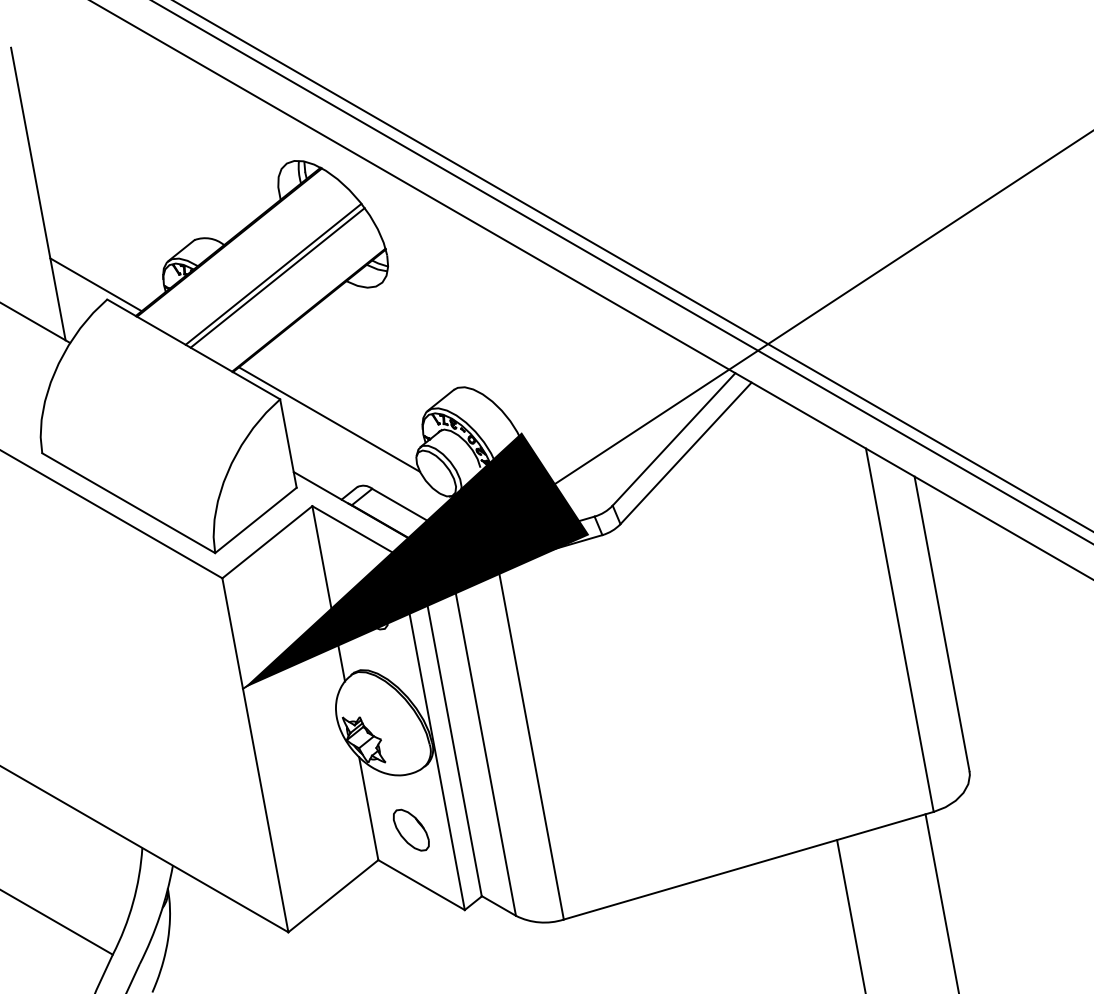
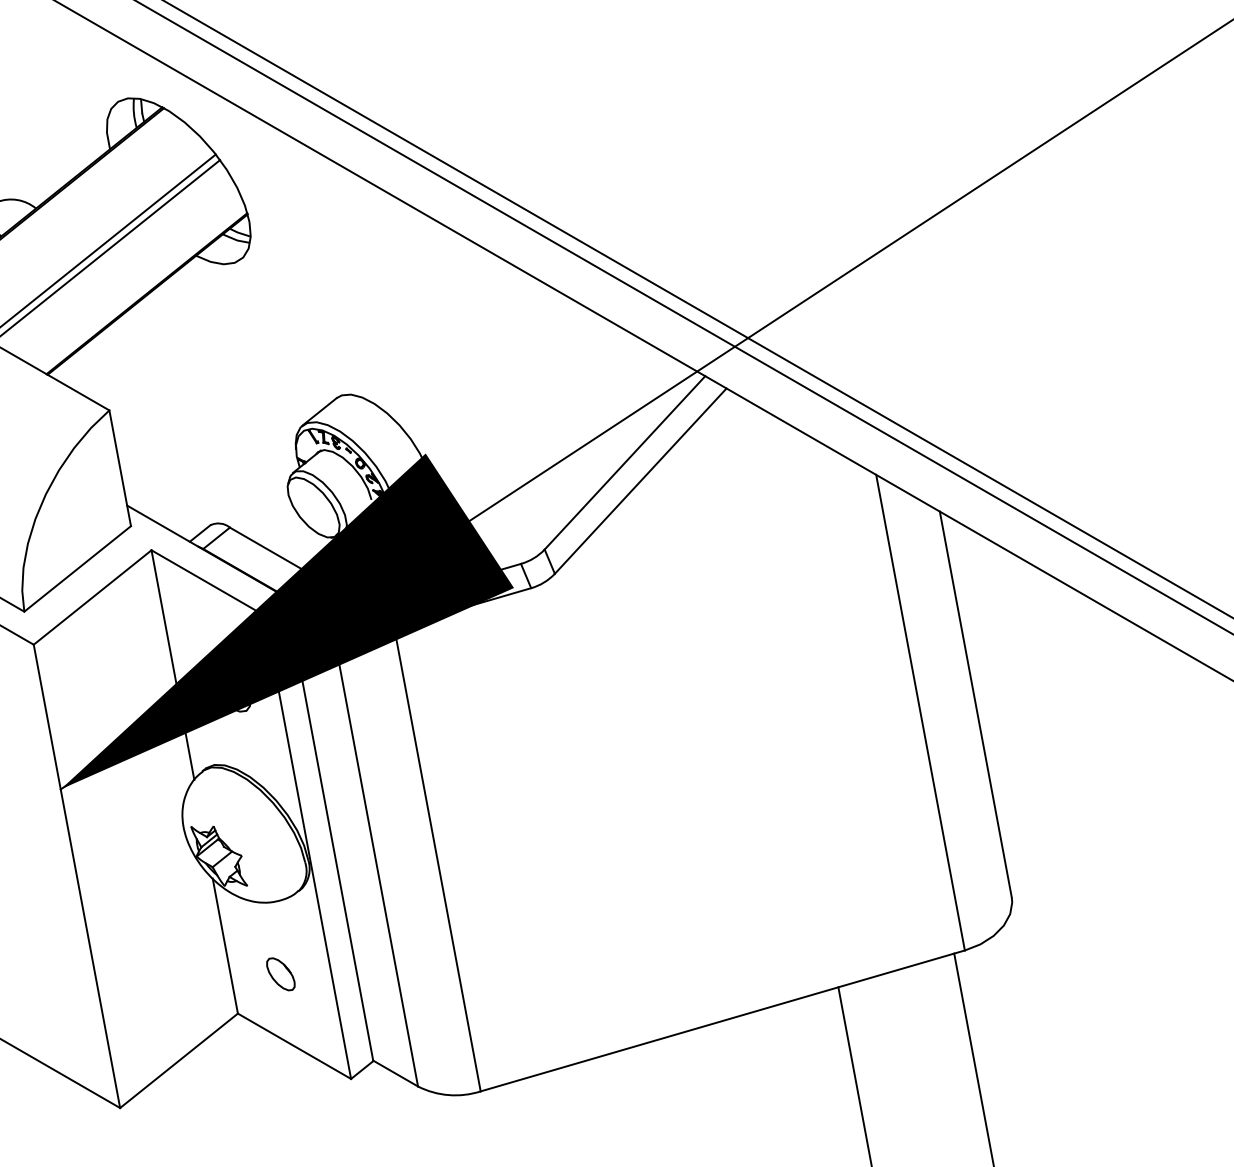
line: (329, 419) -> (173, 436), removed
part: (410, 829) -> (279, 973), size x0.6

